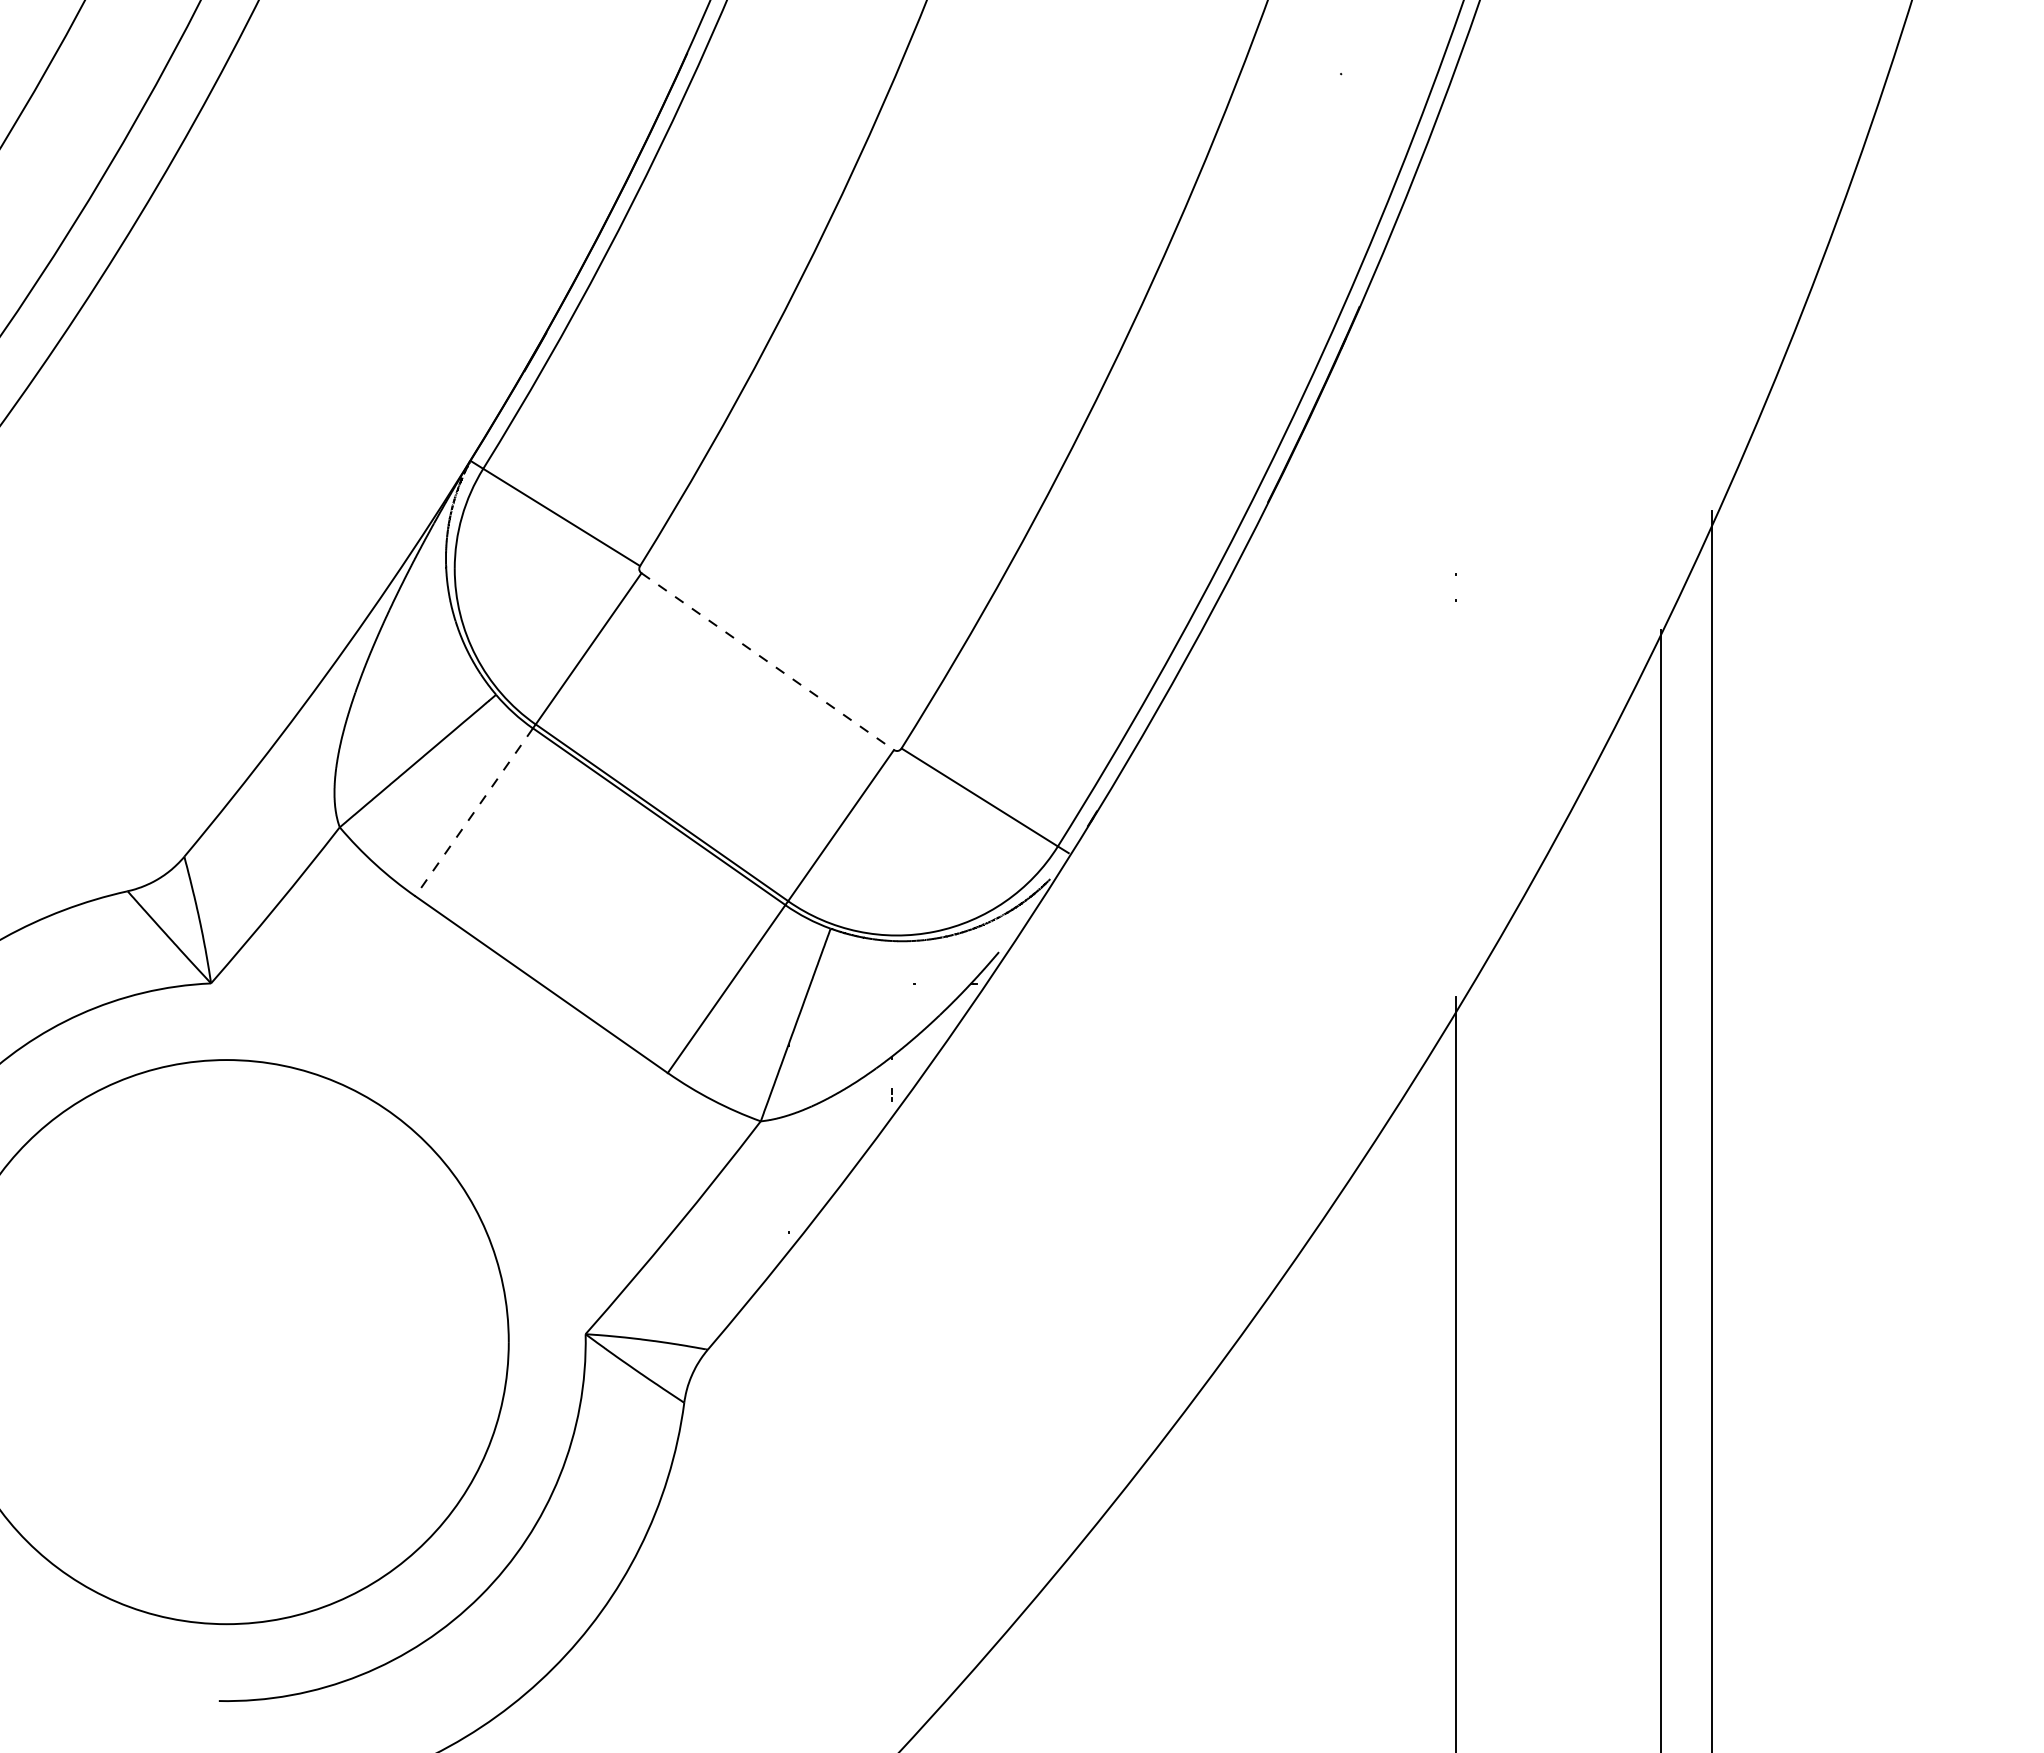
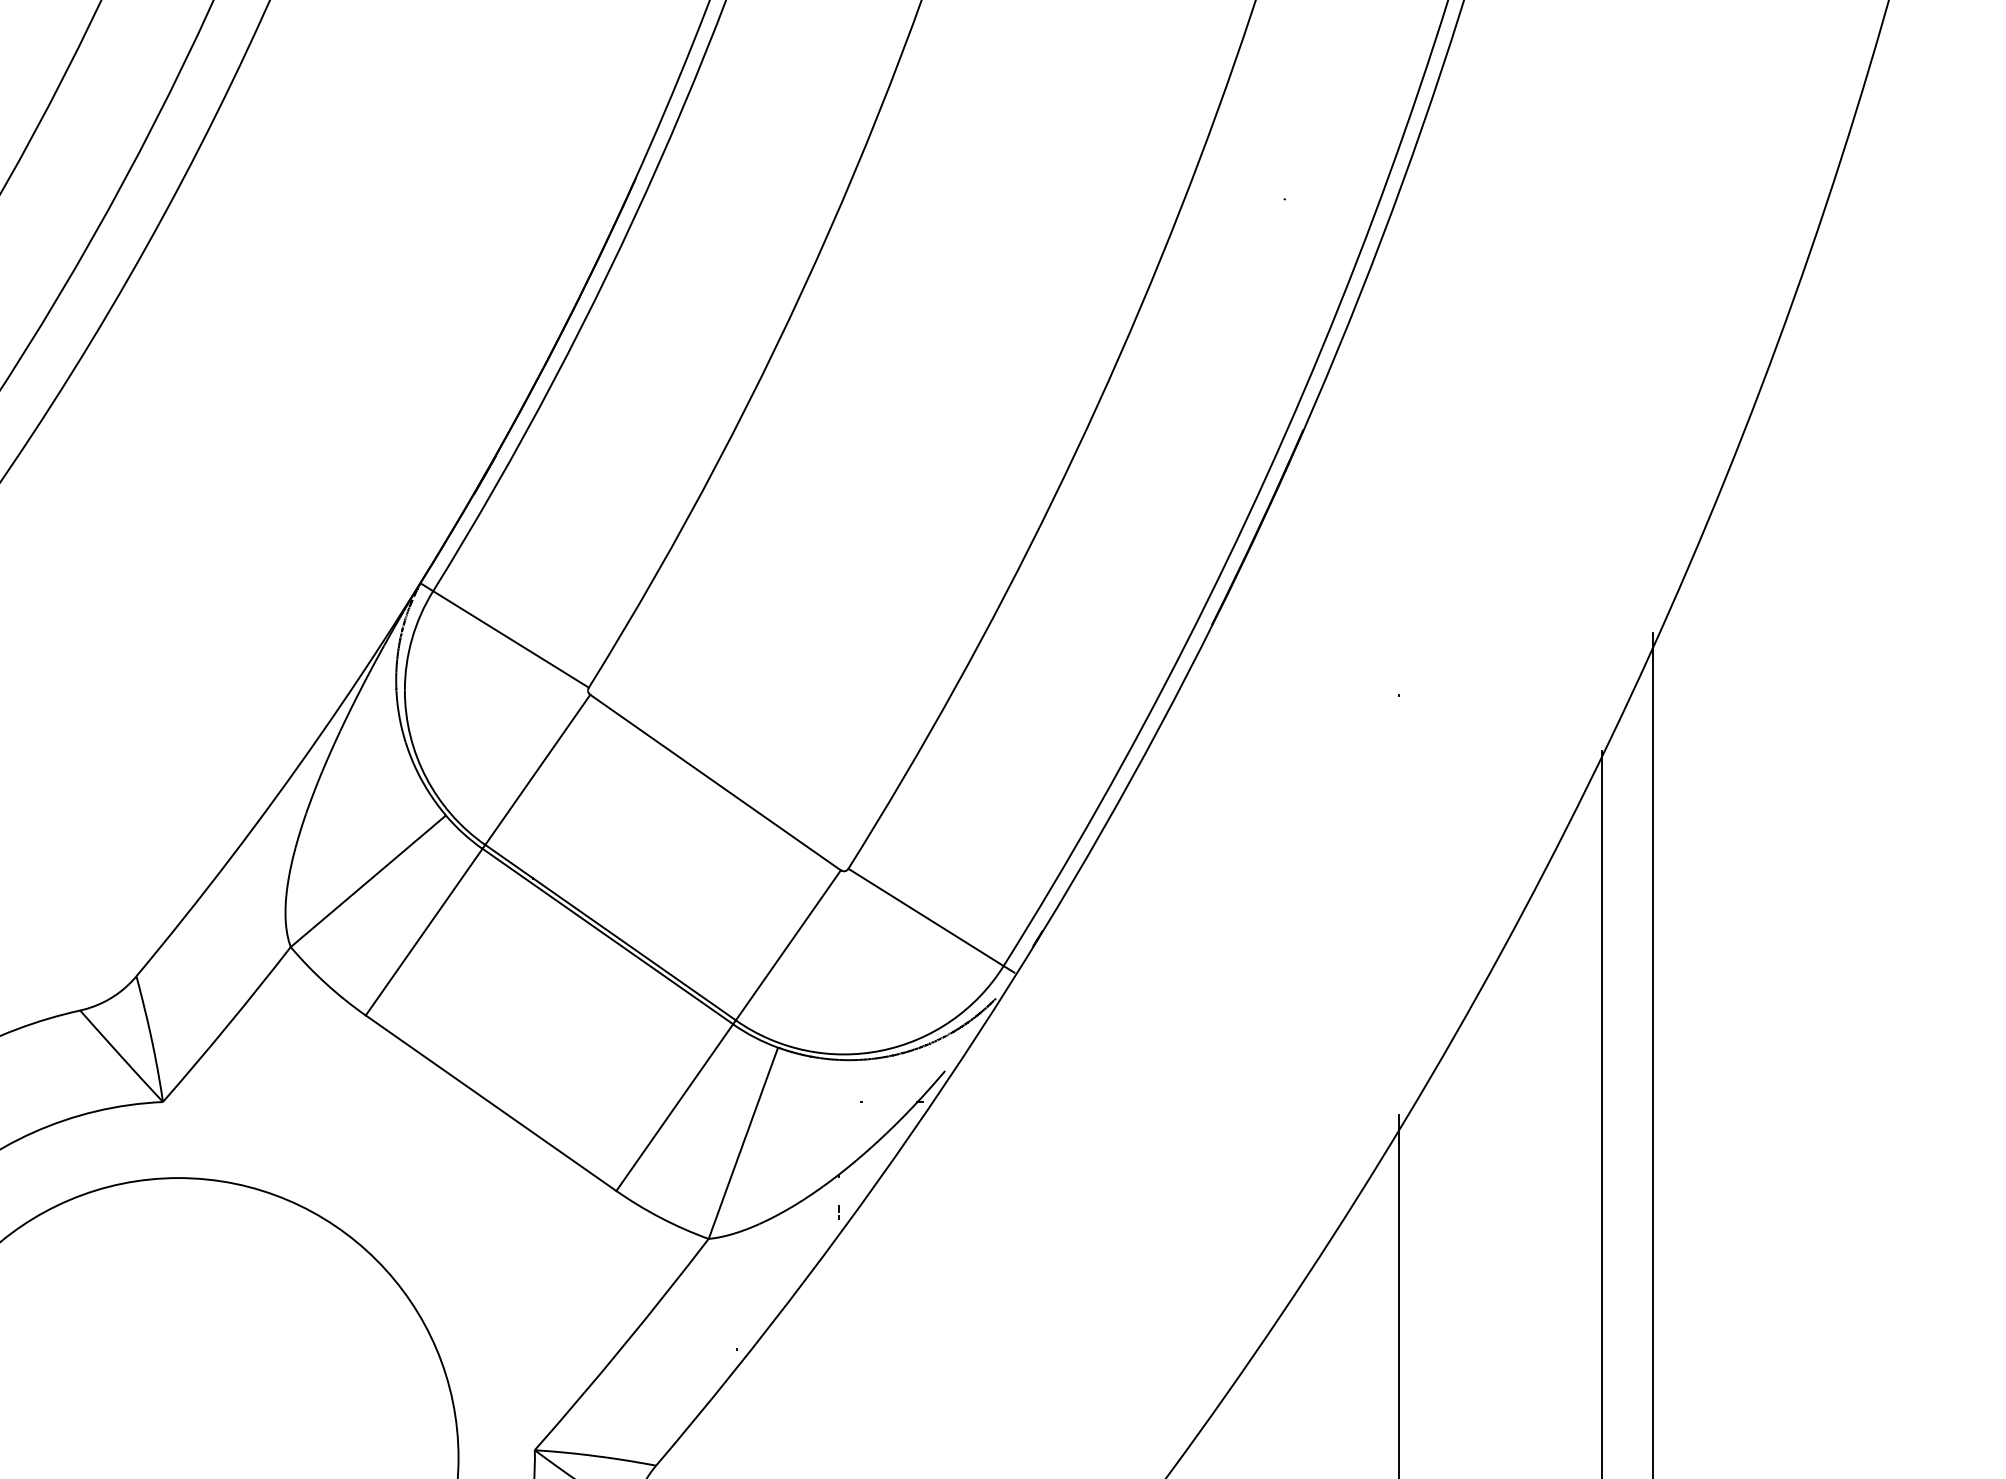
line: (768, 661) -> (716, 782), dashed -> solid
line: (474, 812) -> (424, 932), dashed -> solid

